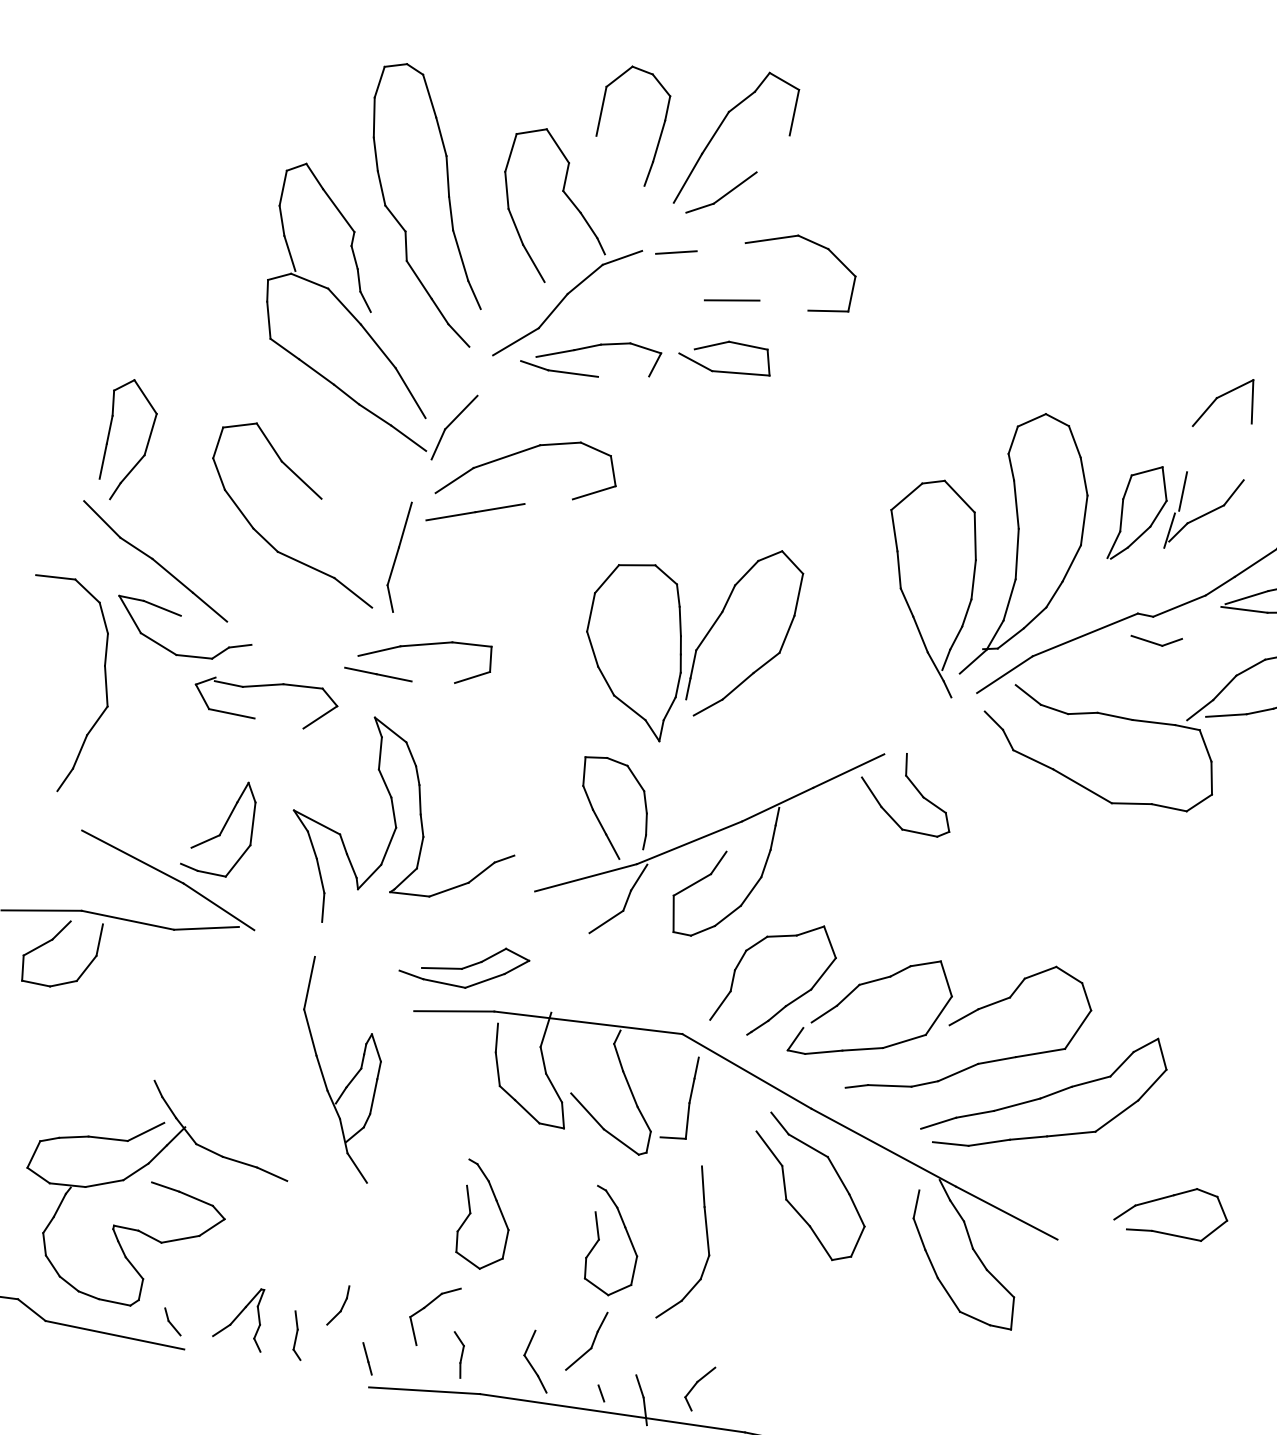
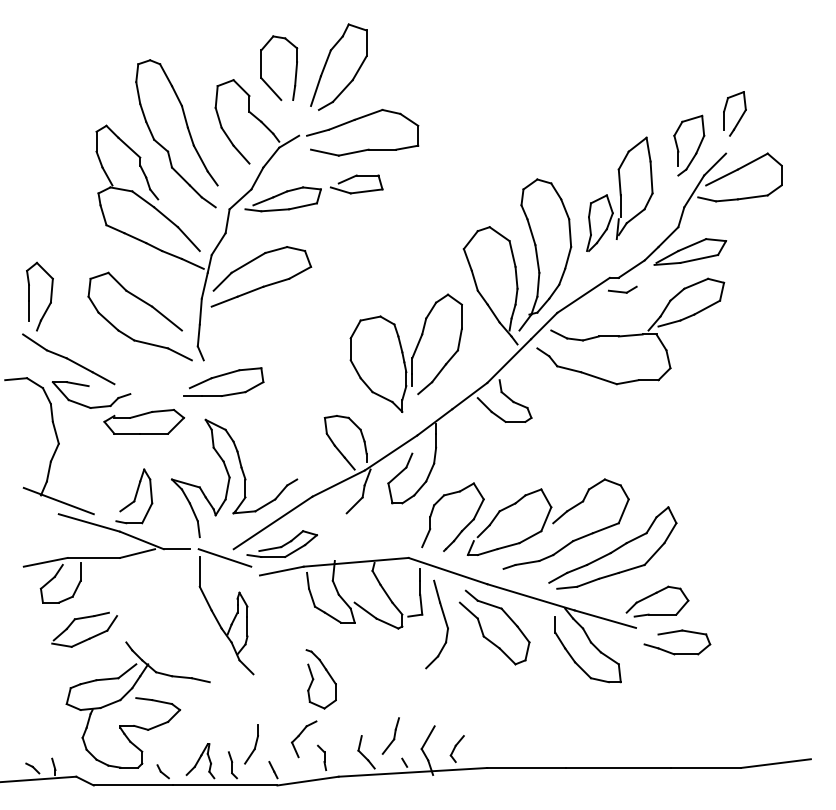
line: (772, 154) -> (359, 68), added
line: (610, 159) -> (271, 89), added
line: (720, 246) -> (341, 124), added
line: (680, 289) -> (324, 152), added
line: (783, 305) -> (382, 149), added
line: (484, 376) -> (227, 221), added
line: (622, 376) -> (302, 206), added
line: (1189, 449) -> (619, 182), added
line: (1247, 451) -> (651, 177), added
line: (421, 480) -> (204, 285), added
line: (549, 501) -> (276, 282), added
line: (342, 524) -> (166, 318), added
part: (686, 637) -> (405, 352), moved
line: (433, 682) -> (233, 394), added
line: (931, 722) -> (509, 360), added
line: (279, 723) -> (154, 433), added
line: (86, 806) -> (58, 500), added
line: (455, 922) -> (272, 522), added
line: (276, 935) -> (176, 549), added
line: (358, 966) -> (224, 557), added
part: (91, 1058) -> (89, 637), added
part: (1167, 1198) -> (653, 595), moved
part: (705, 1241) -> (444, 621), moved
part: (611, 1242) -> (393, 679), removed
part: (1128, 1262) -> (677, 632), added
part: (338, 1305) -> (251, 744), size x1.67
line: (650, 1357) -> (427, 737), added
line: (275, 1368) -> (224, 785), added

